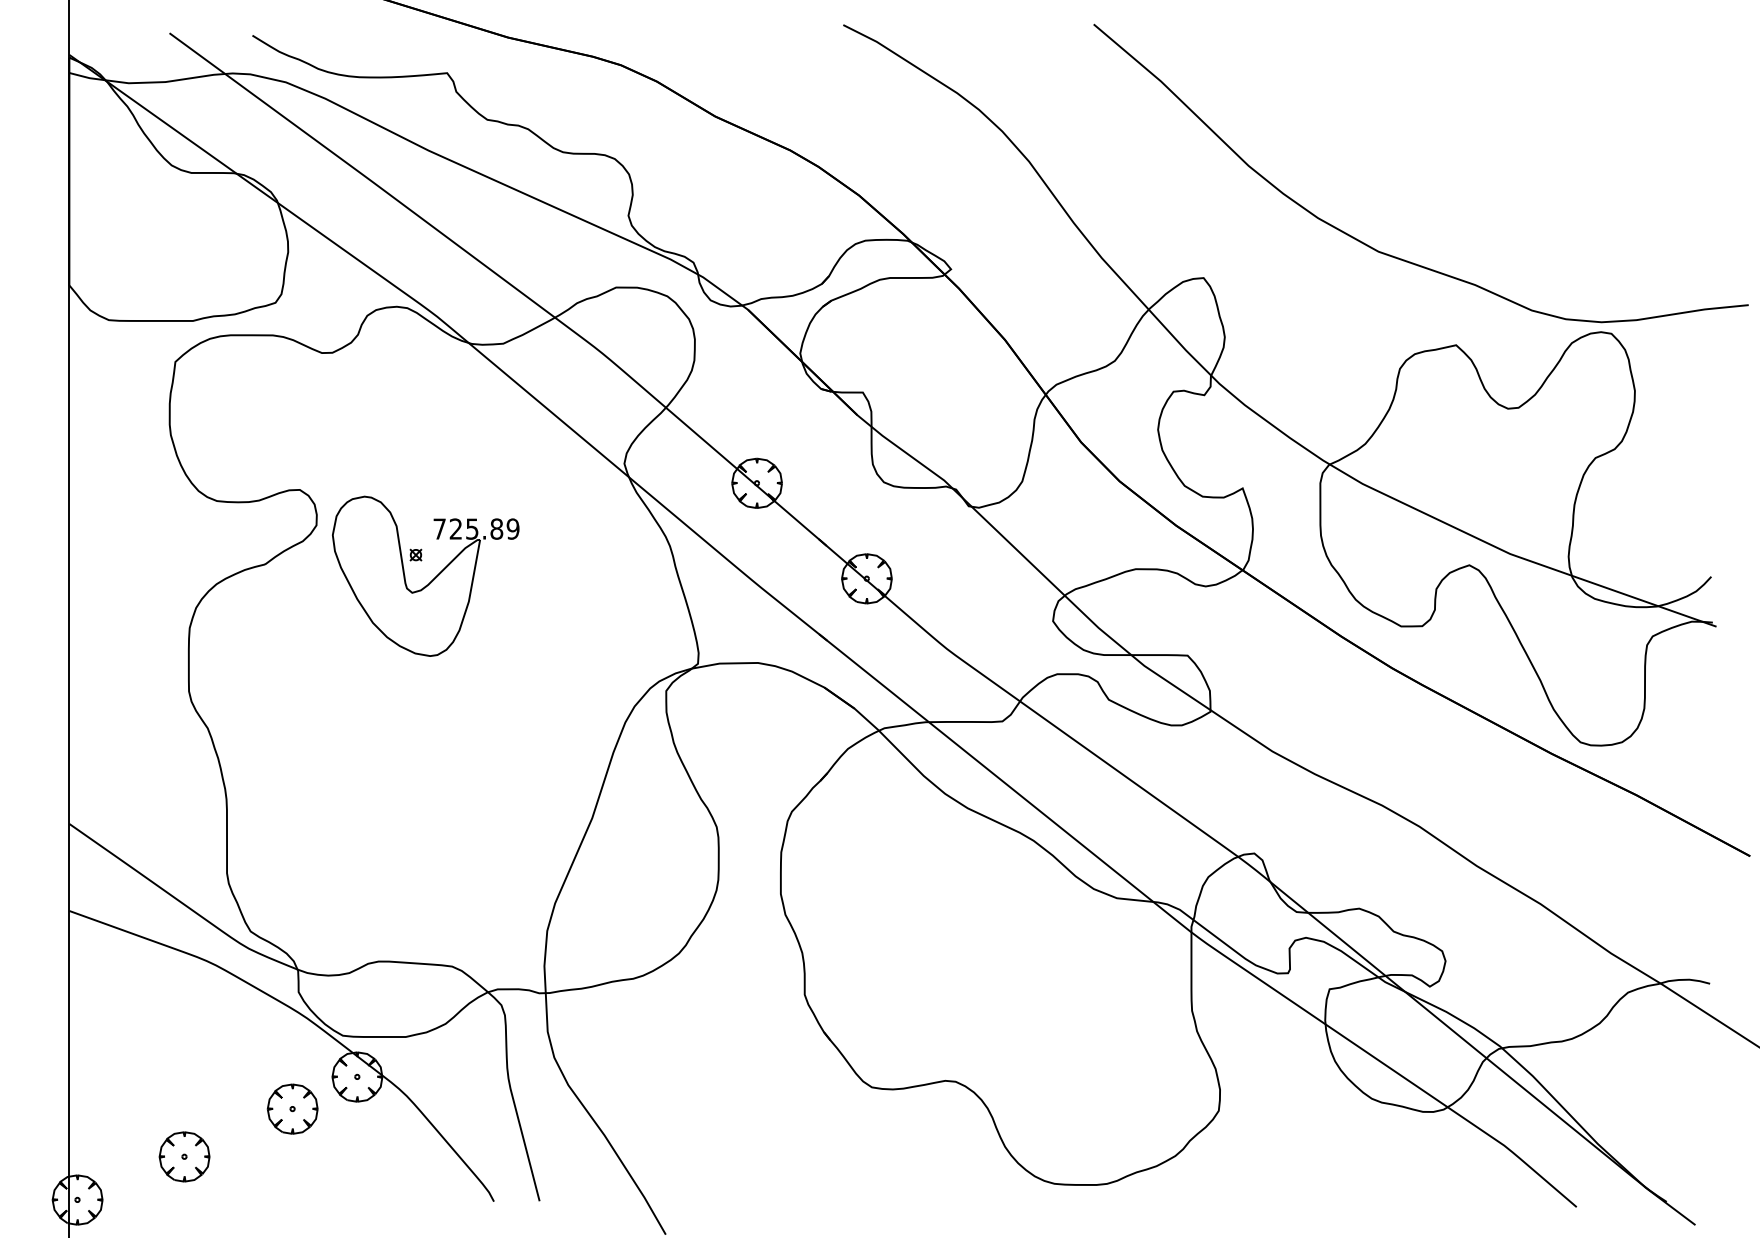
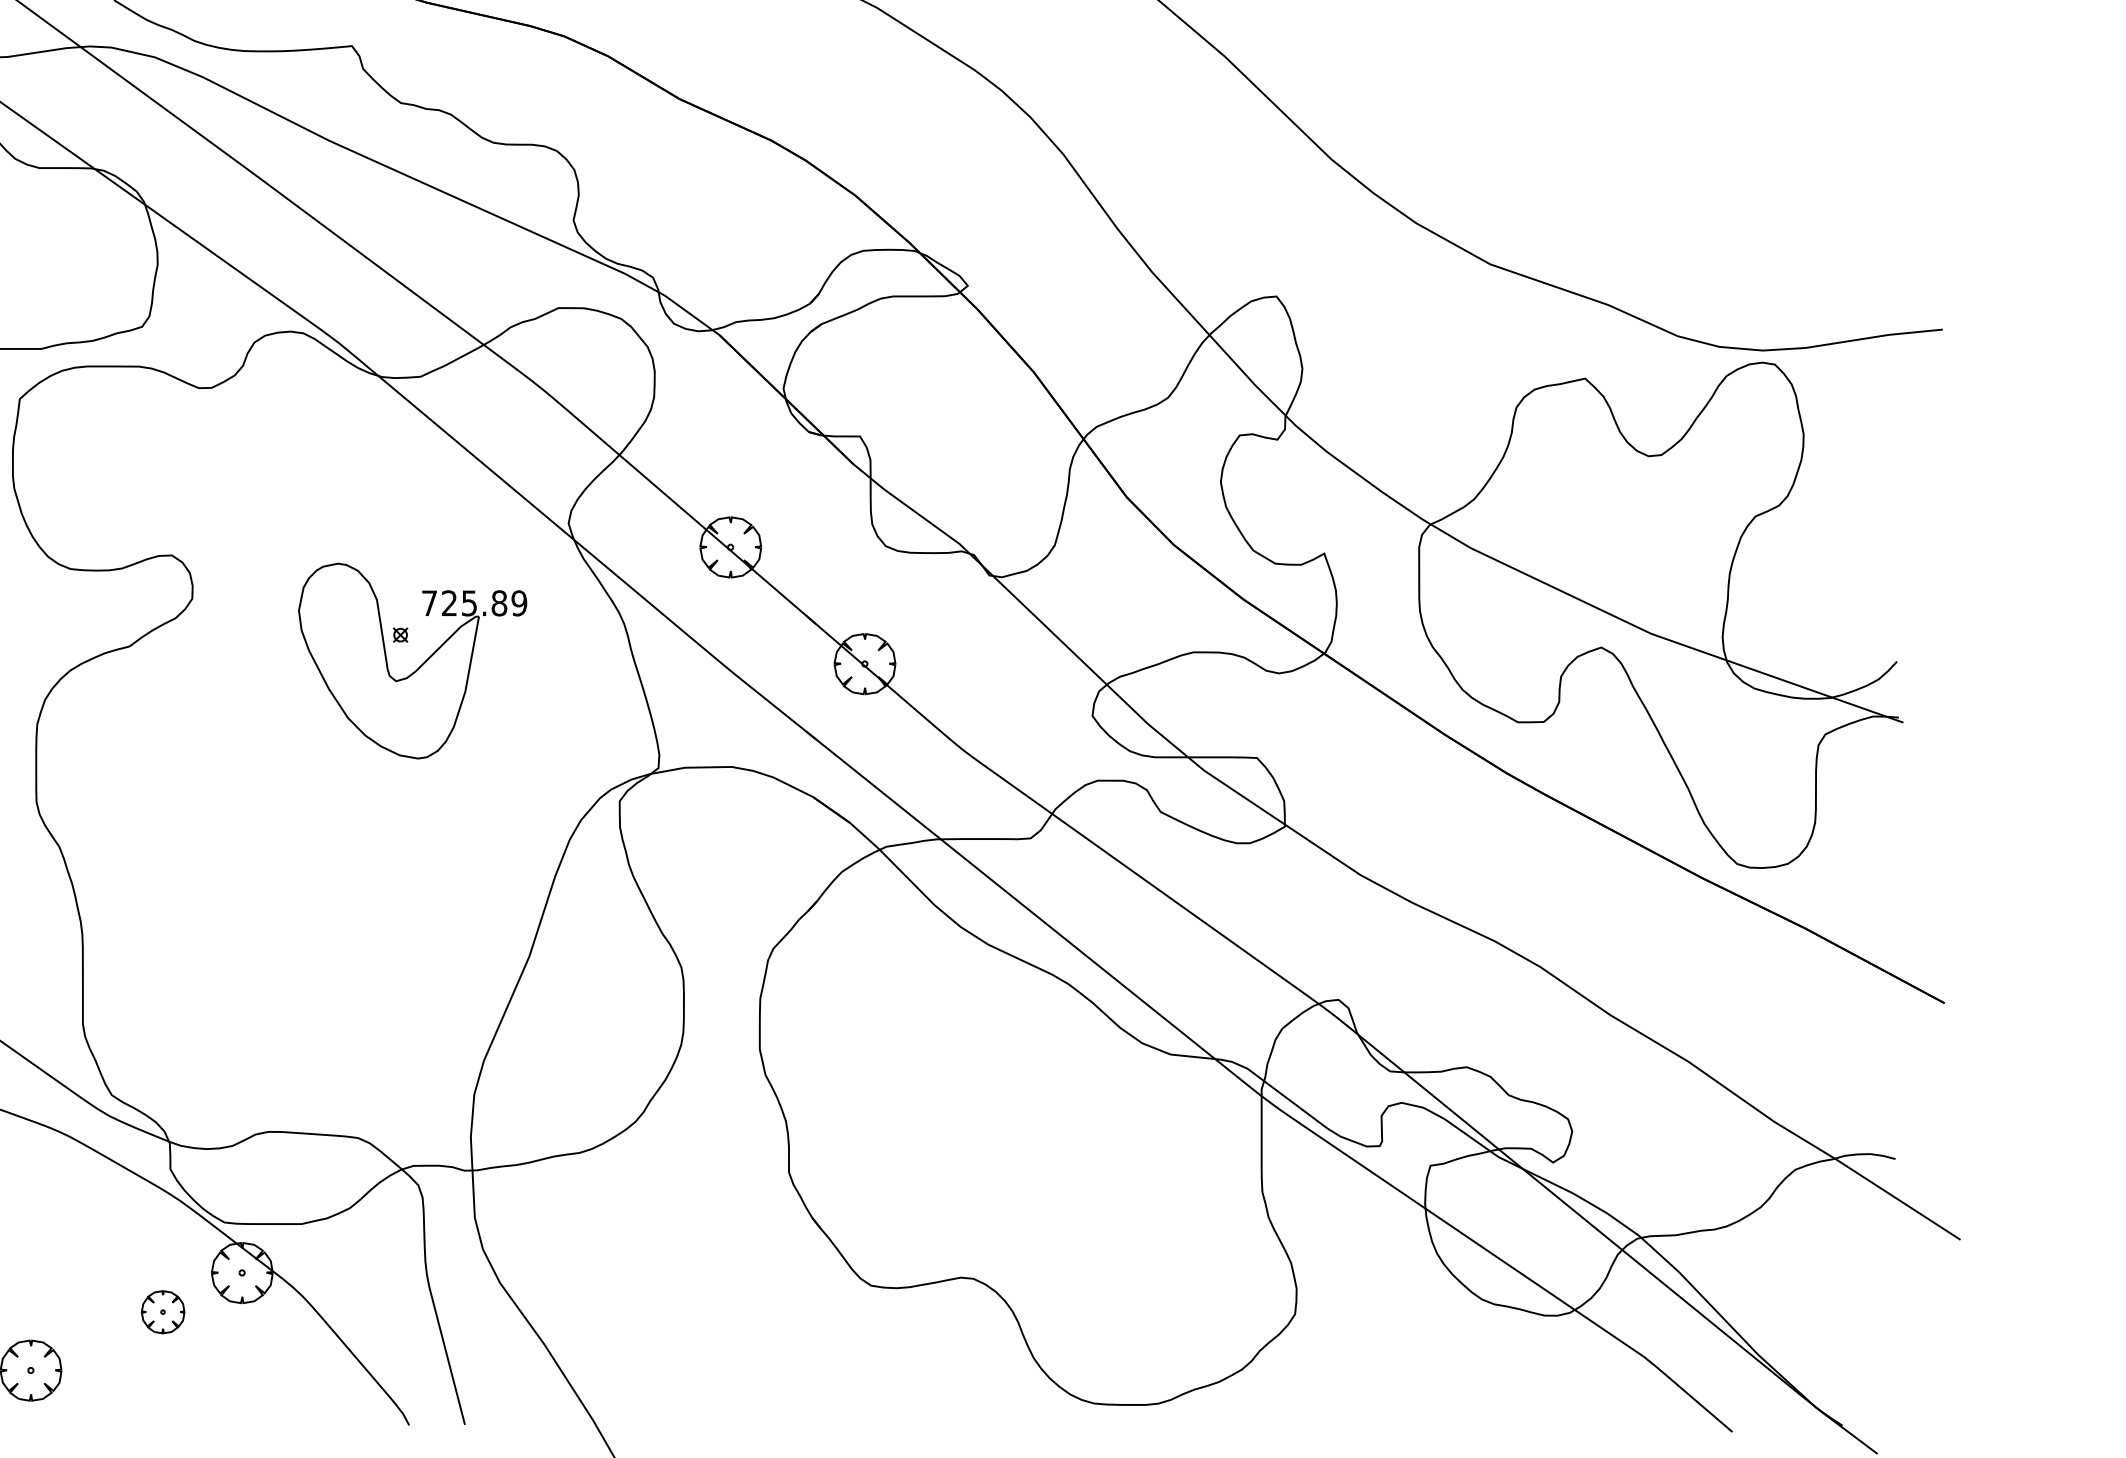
part: (431, 580) -> (419, 666), moved
part: (292, 1108) -> (162, 1311), size x0.7

